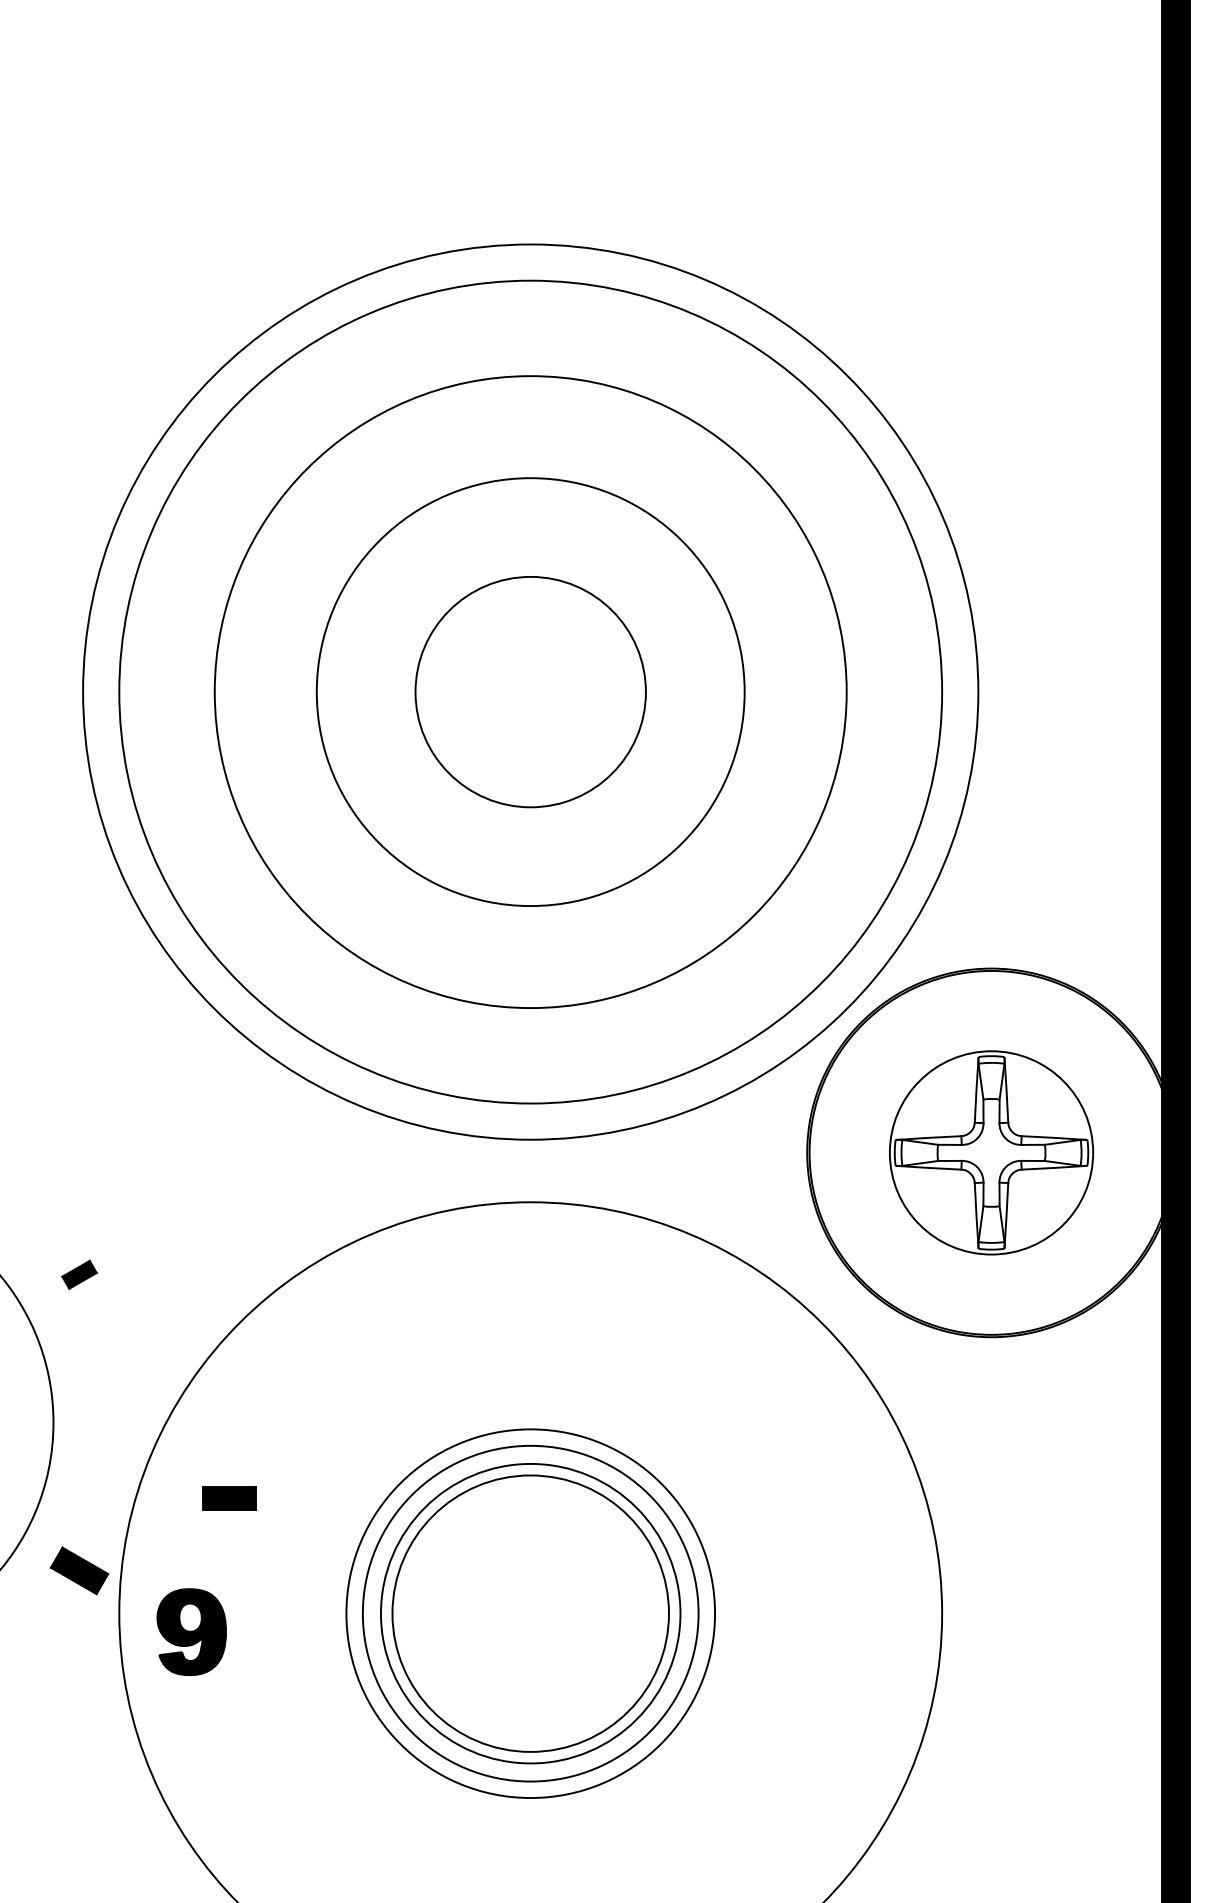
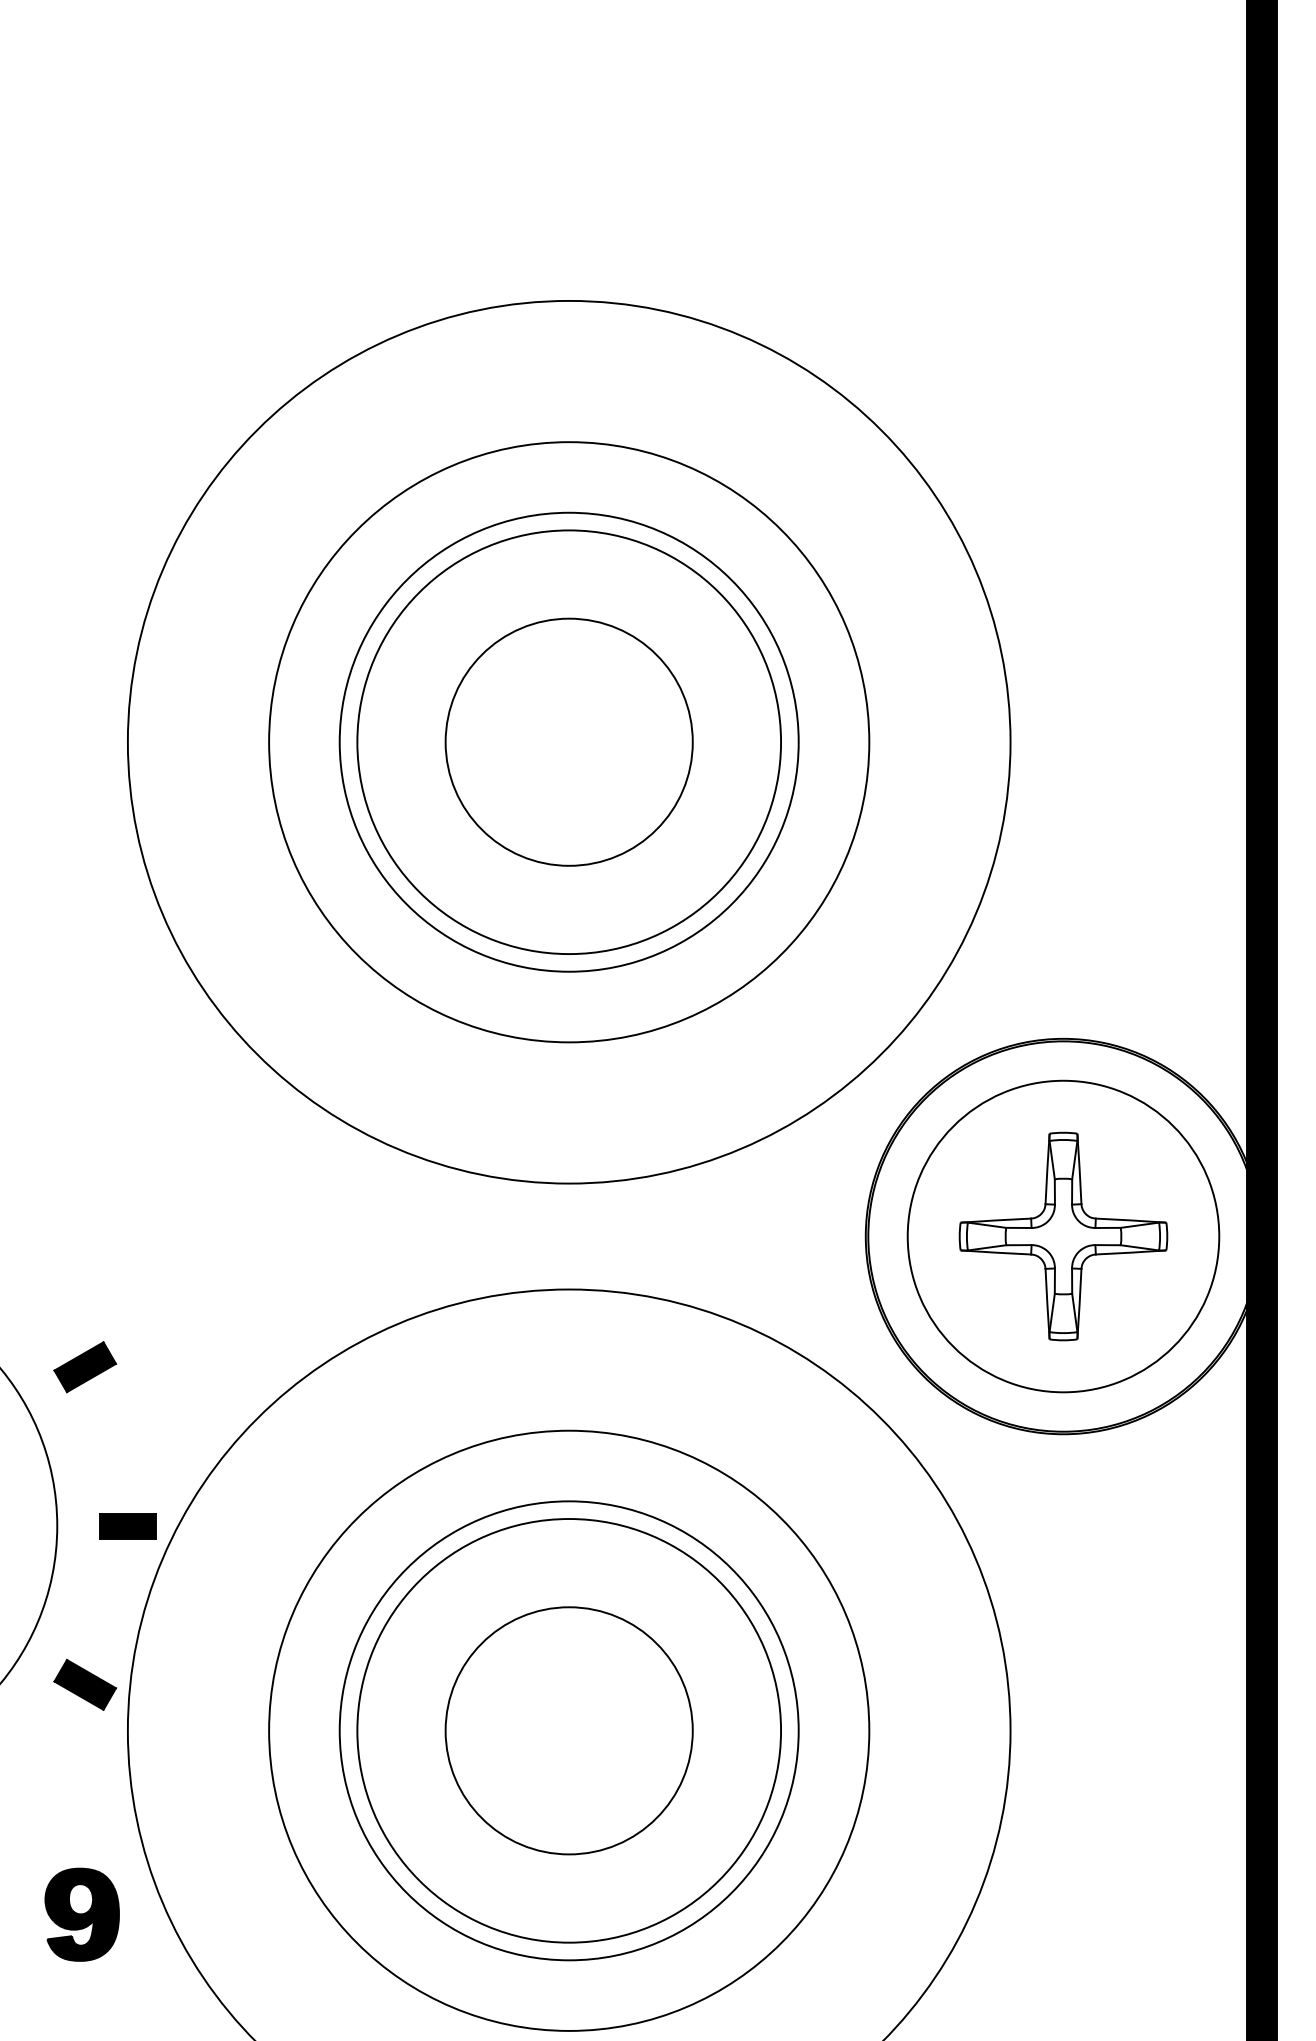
circle: (530, 691) -> (568, 741), size x0.62
circle: (530, 691) -> (568, 741), size x0.62
circle: (991, 1152) -> (1063, 1236), size x1.43
part: (79, 1274) -> (85, 1366), size x1.67
part: (229, 1498) -> (128, 1525), moved
circle: (530, 1613) -> (568, 1730), size x0.62
circle: (530, 1613) -> (568, 1730), size x1.43
circle: (530, 1613) -> (568, 1730), size x1.43
circle: (530, 1613) -> (568, 1730), size x1.67
part: (191, 1631) -> (81, 1914), moved

